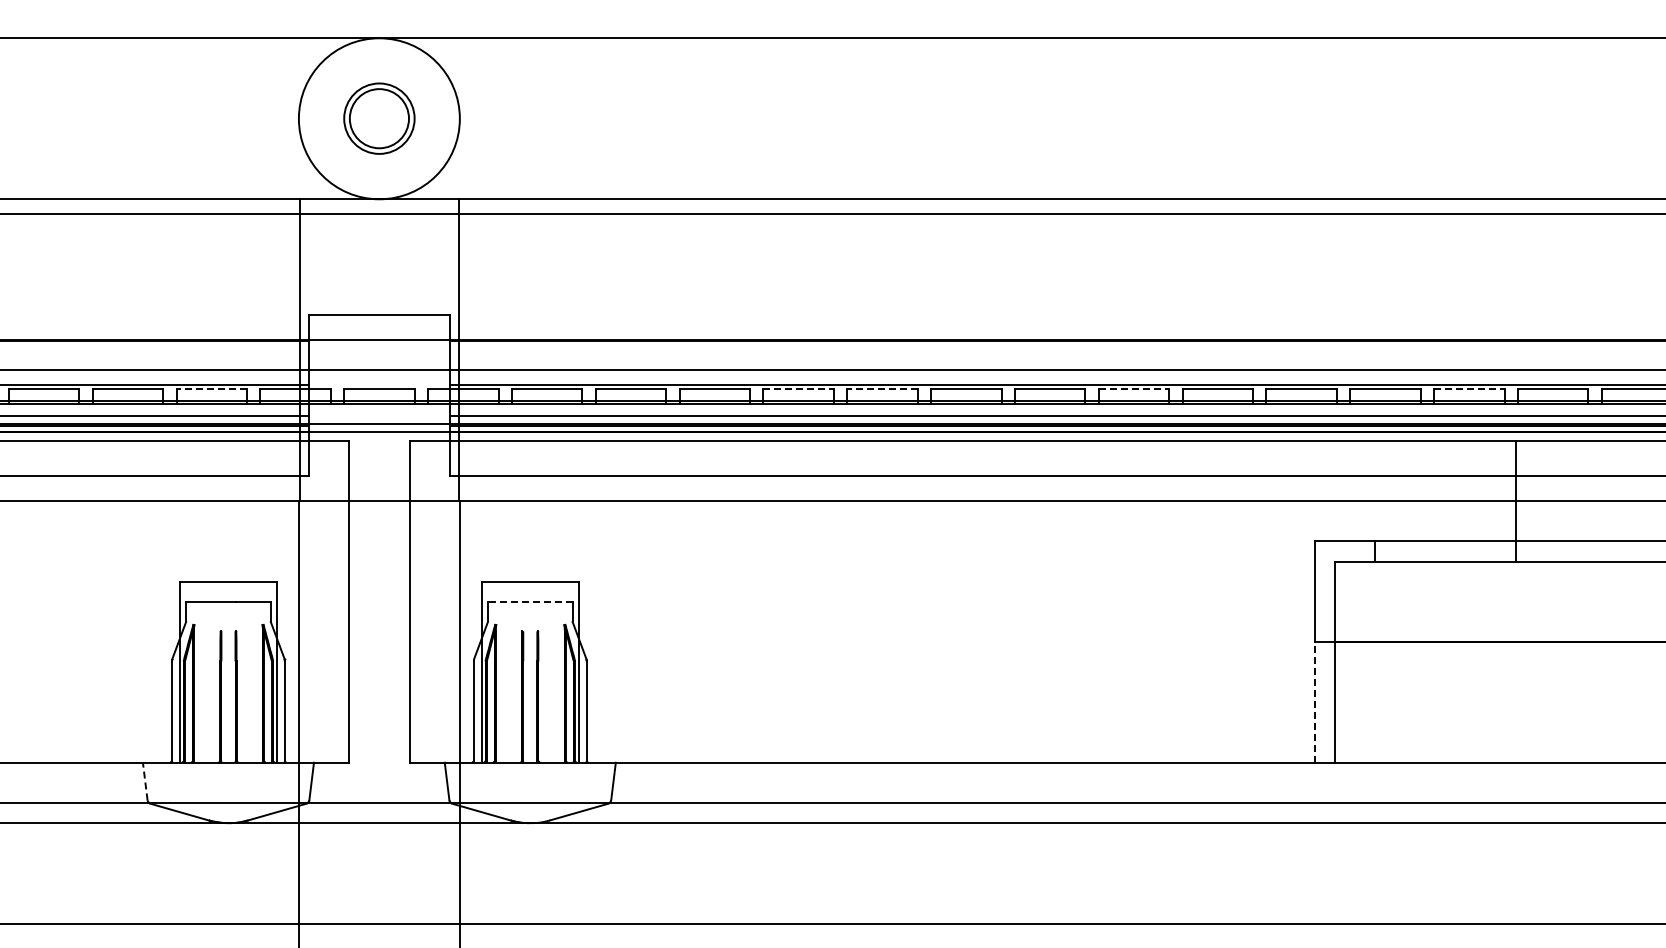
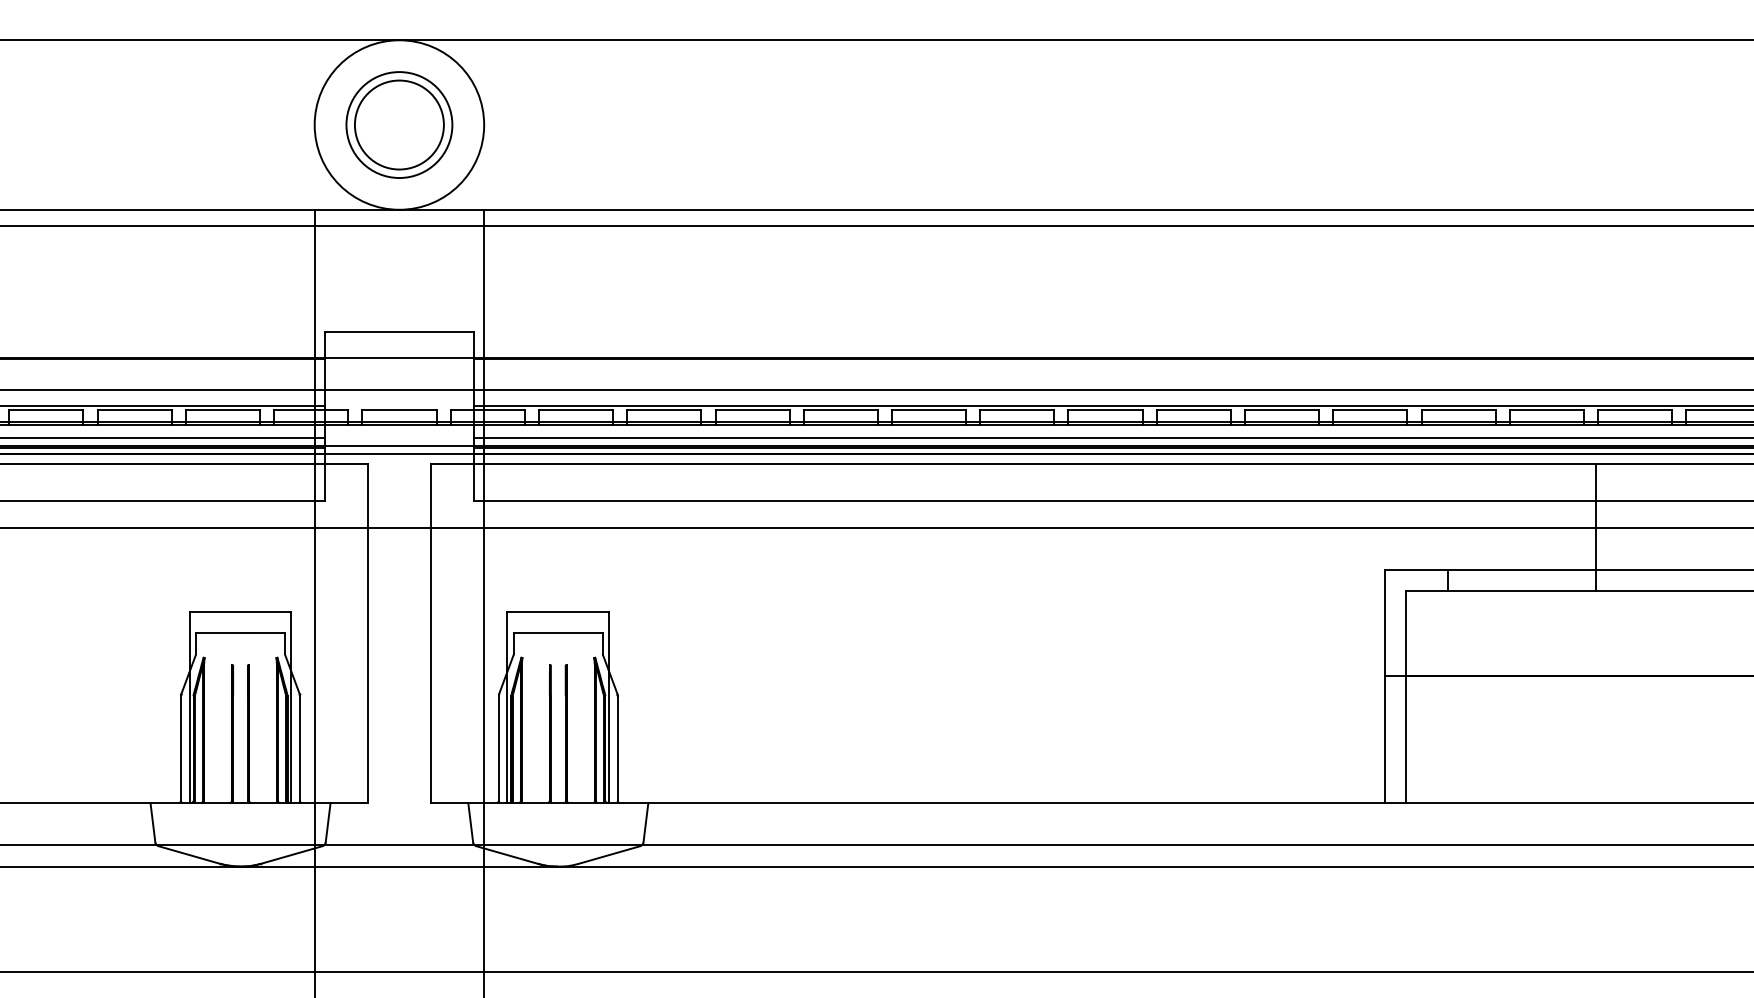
part: (379, 118) -> (399, 124), size x1.43
line: (211, 389) -> (222, 410), dashed -> solid
line: (799, 389) -> (841, 410), dashed -> solid
line: (881, 389) -> (928, 410), dashed -> solid
line: (1134, 389) -> (1194, 410), dashed -> solid
line: (1469, 389) -> (1547, 410), dashed -> solid
line: (529, 601) -> (557, 633), dashed -> solid
line: (1315, 701) -> (1384, 738), dashed -> solid
line: (145, 781) -> (153, 822), dashed -> solid

